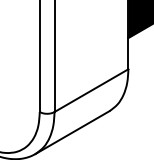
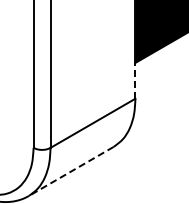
line: (128, 53) -> (135, 80), solid -> dashed
line: (71, 132) -> (70, 171), solid -> dashed

